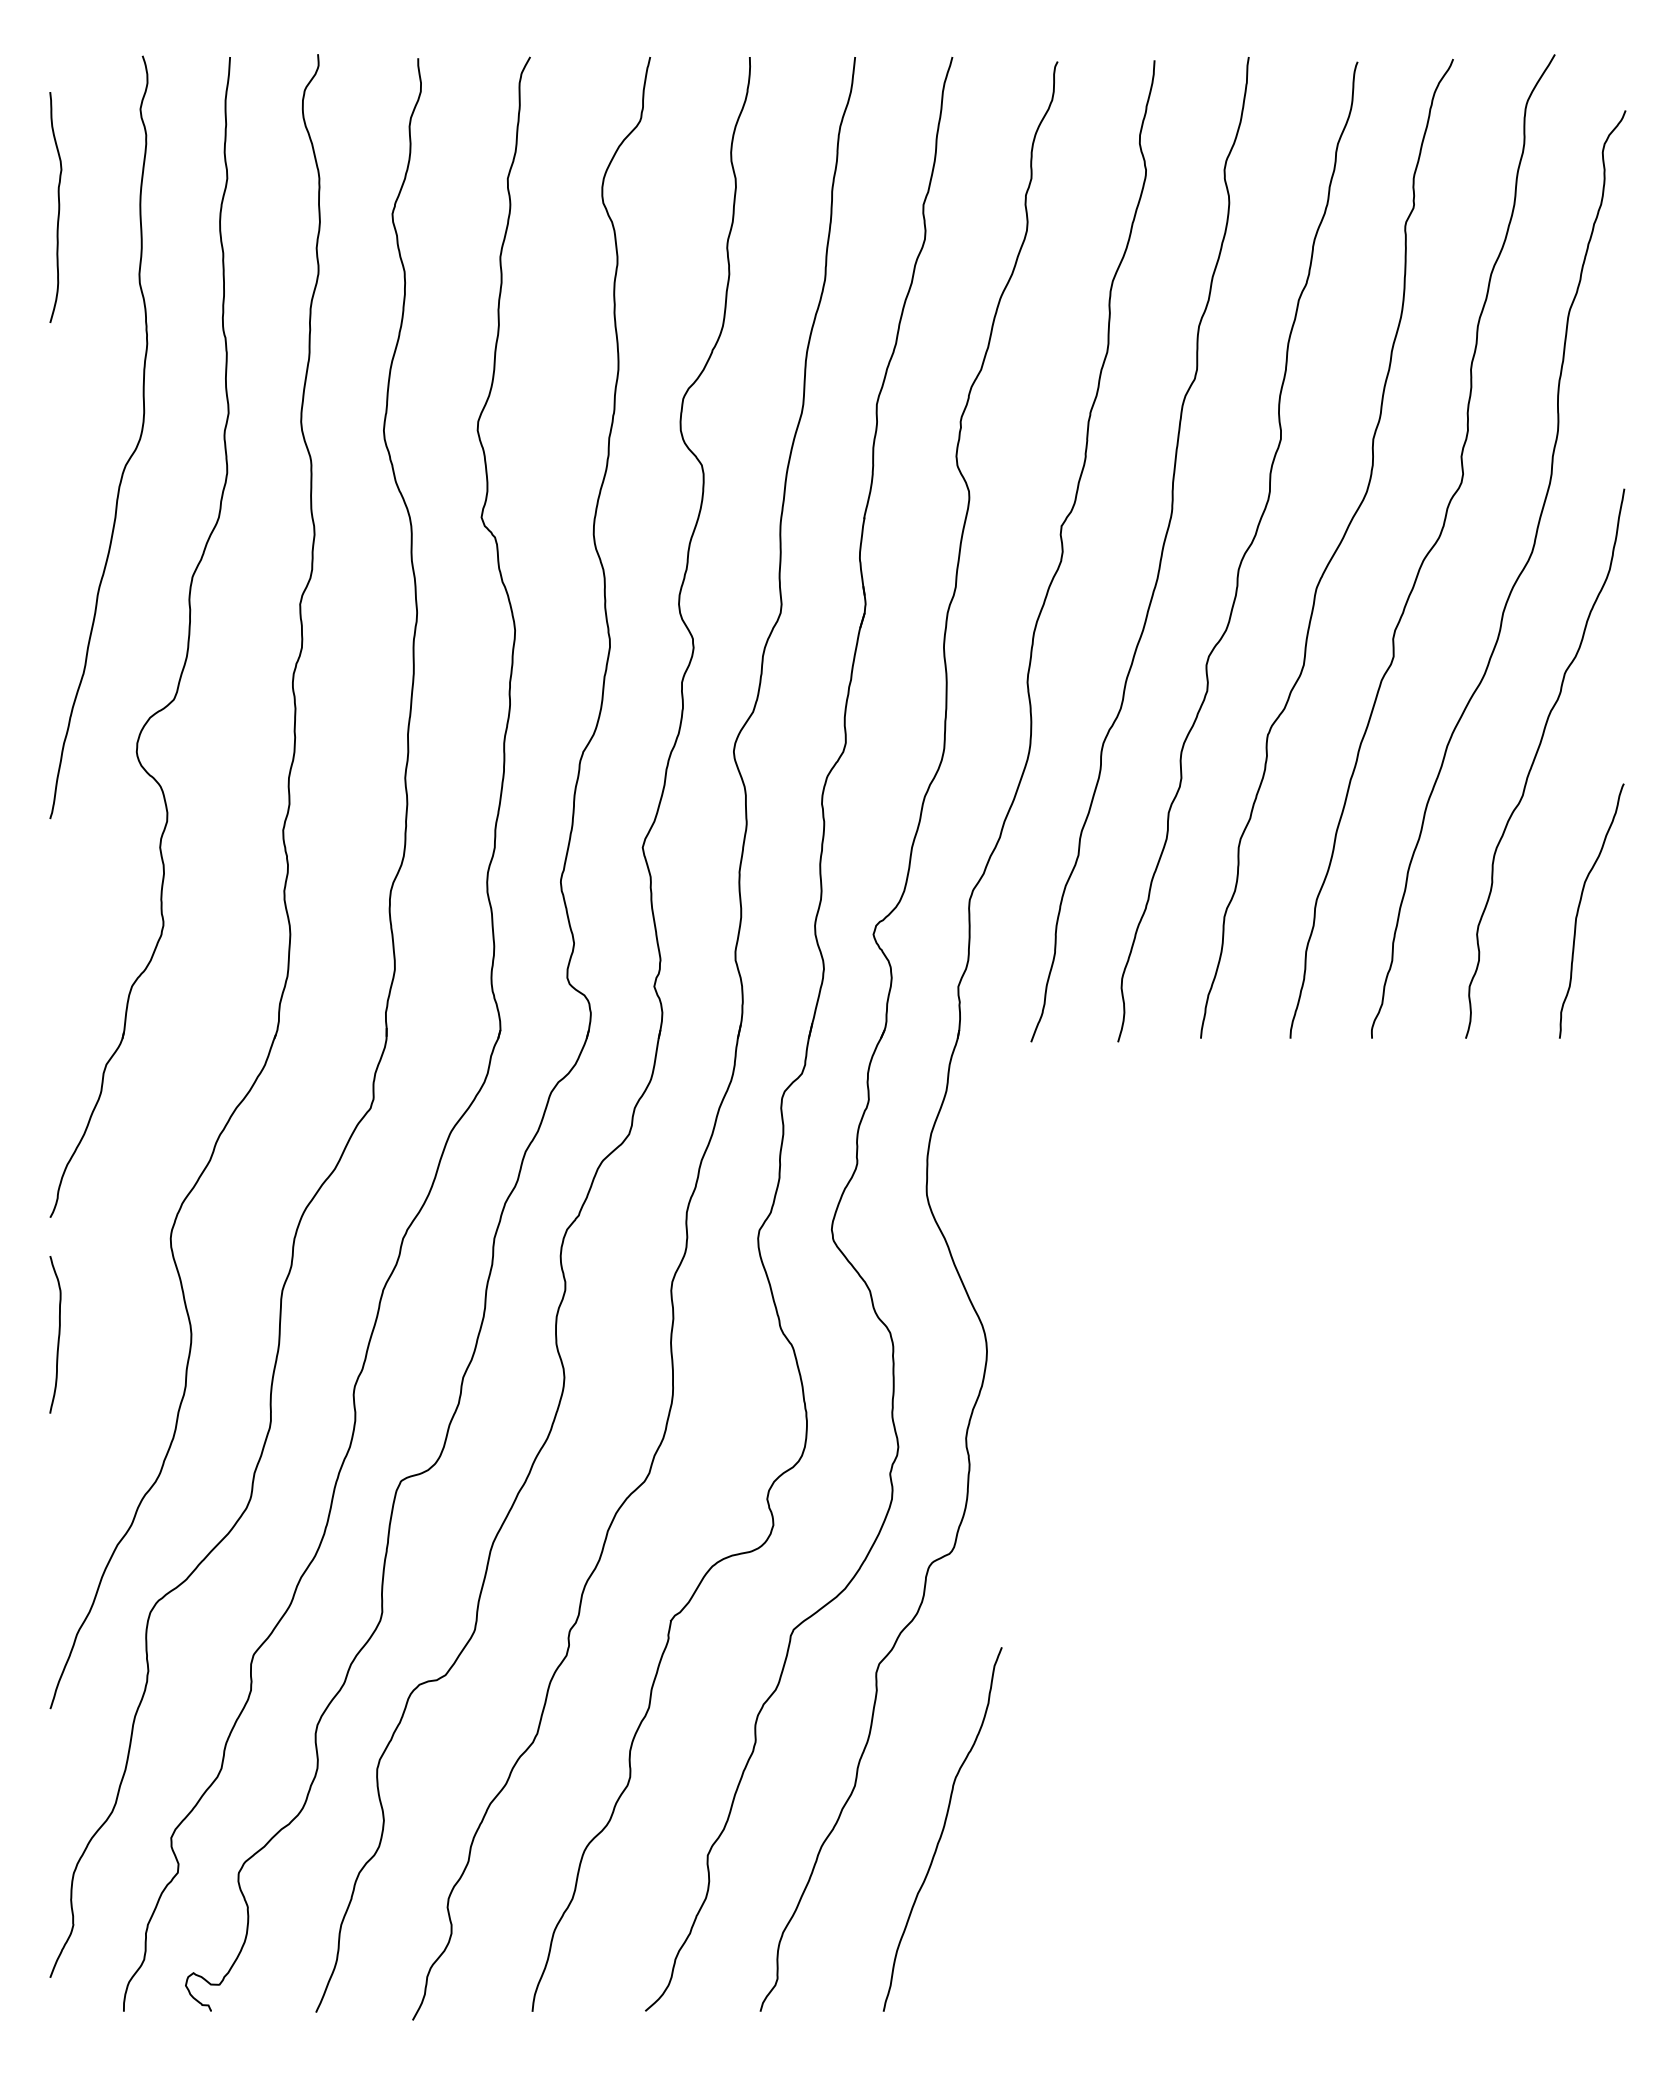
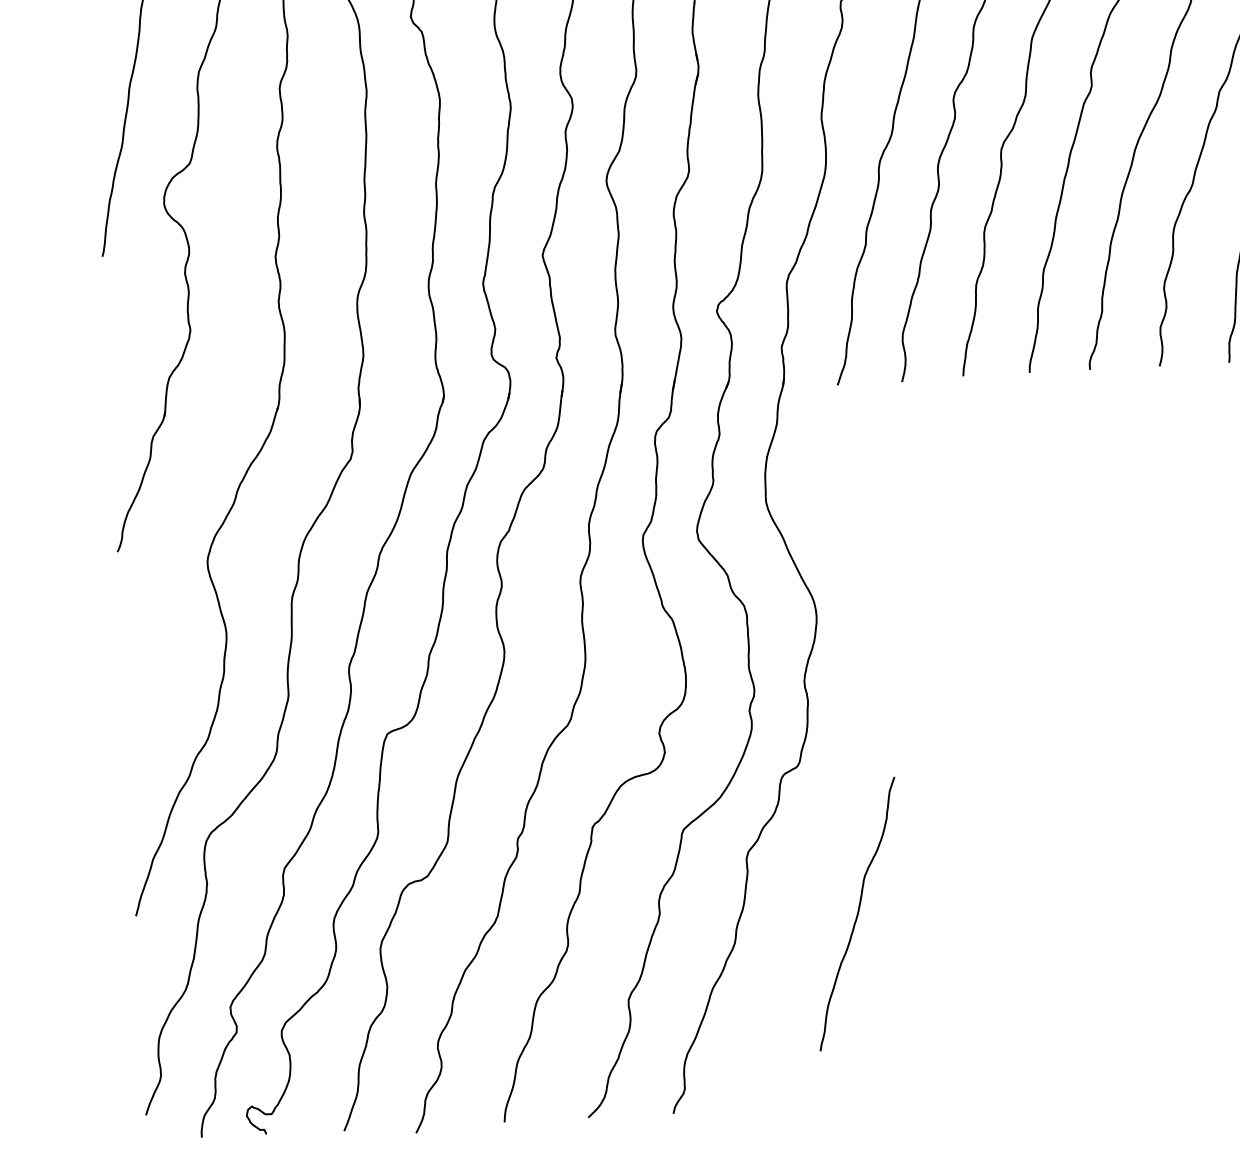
curve: (58, 1334) -> (127, 638), removed
curve: (942, 1829) -> (857, 914), moved

